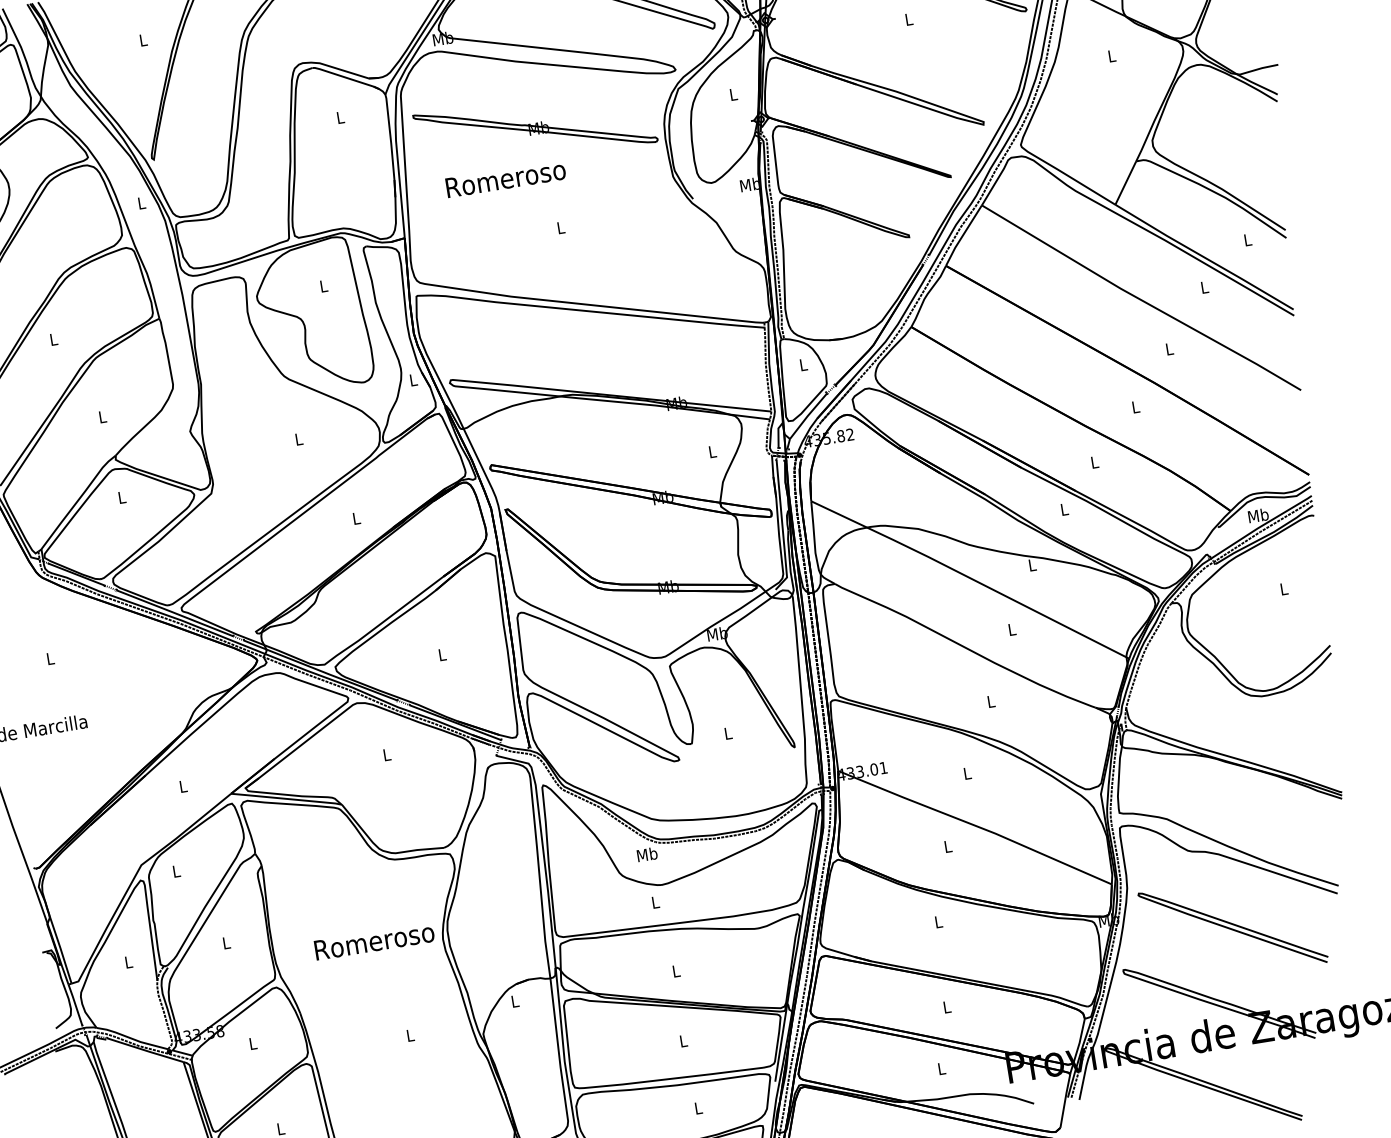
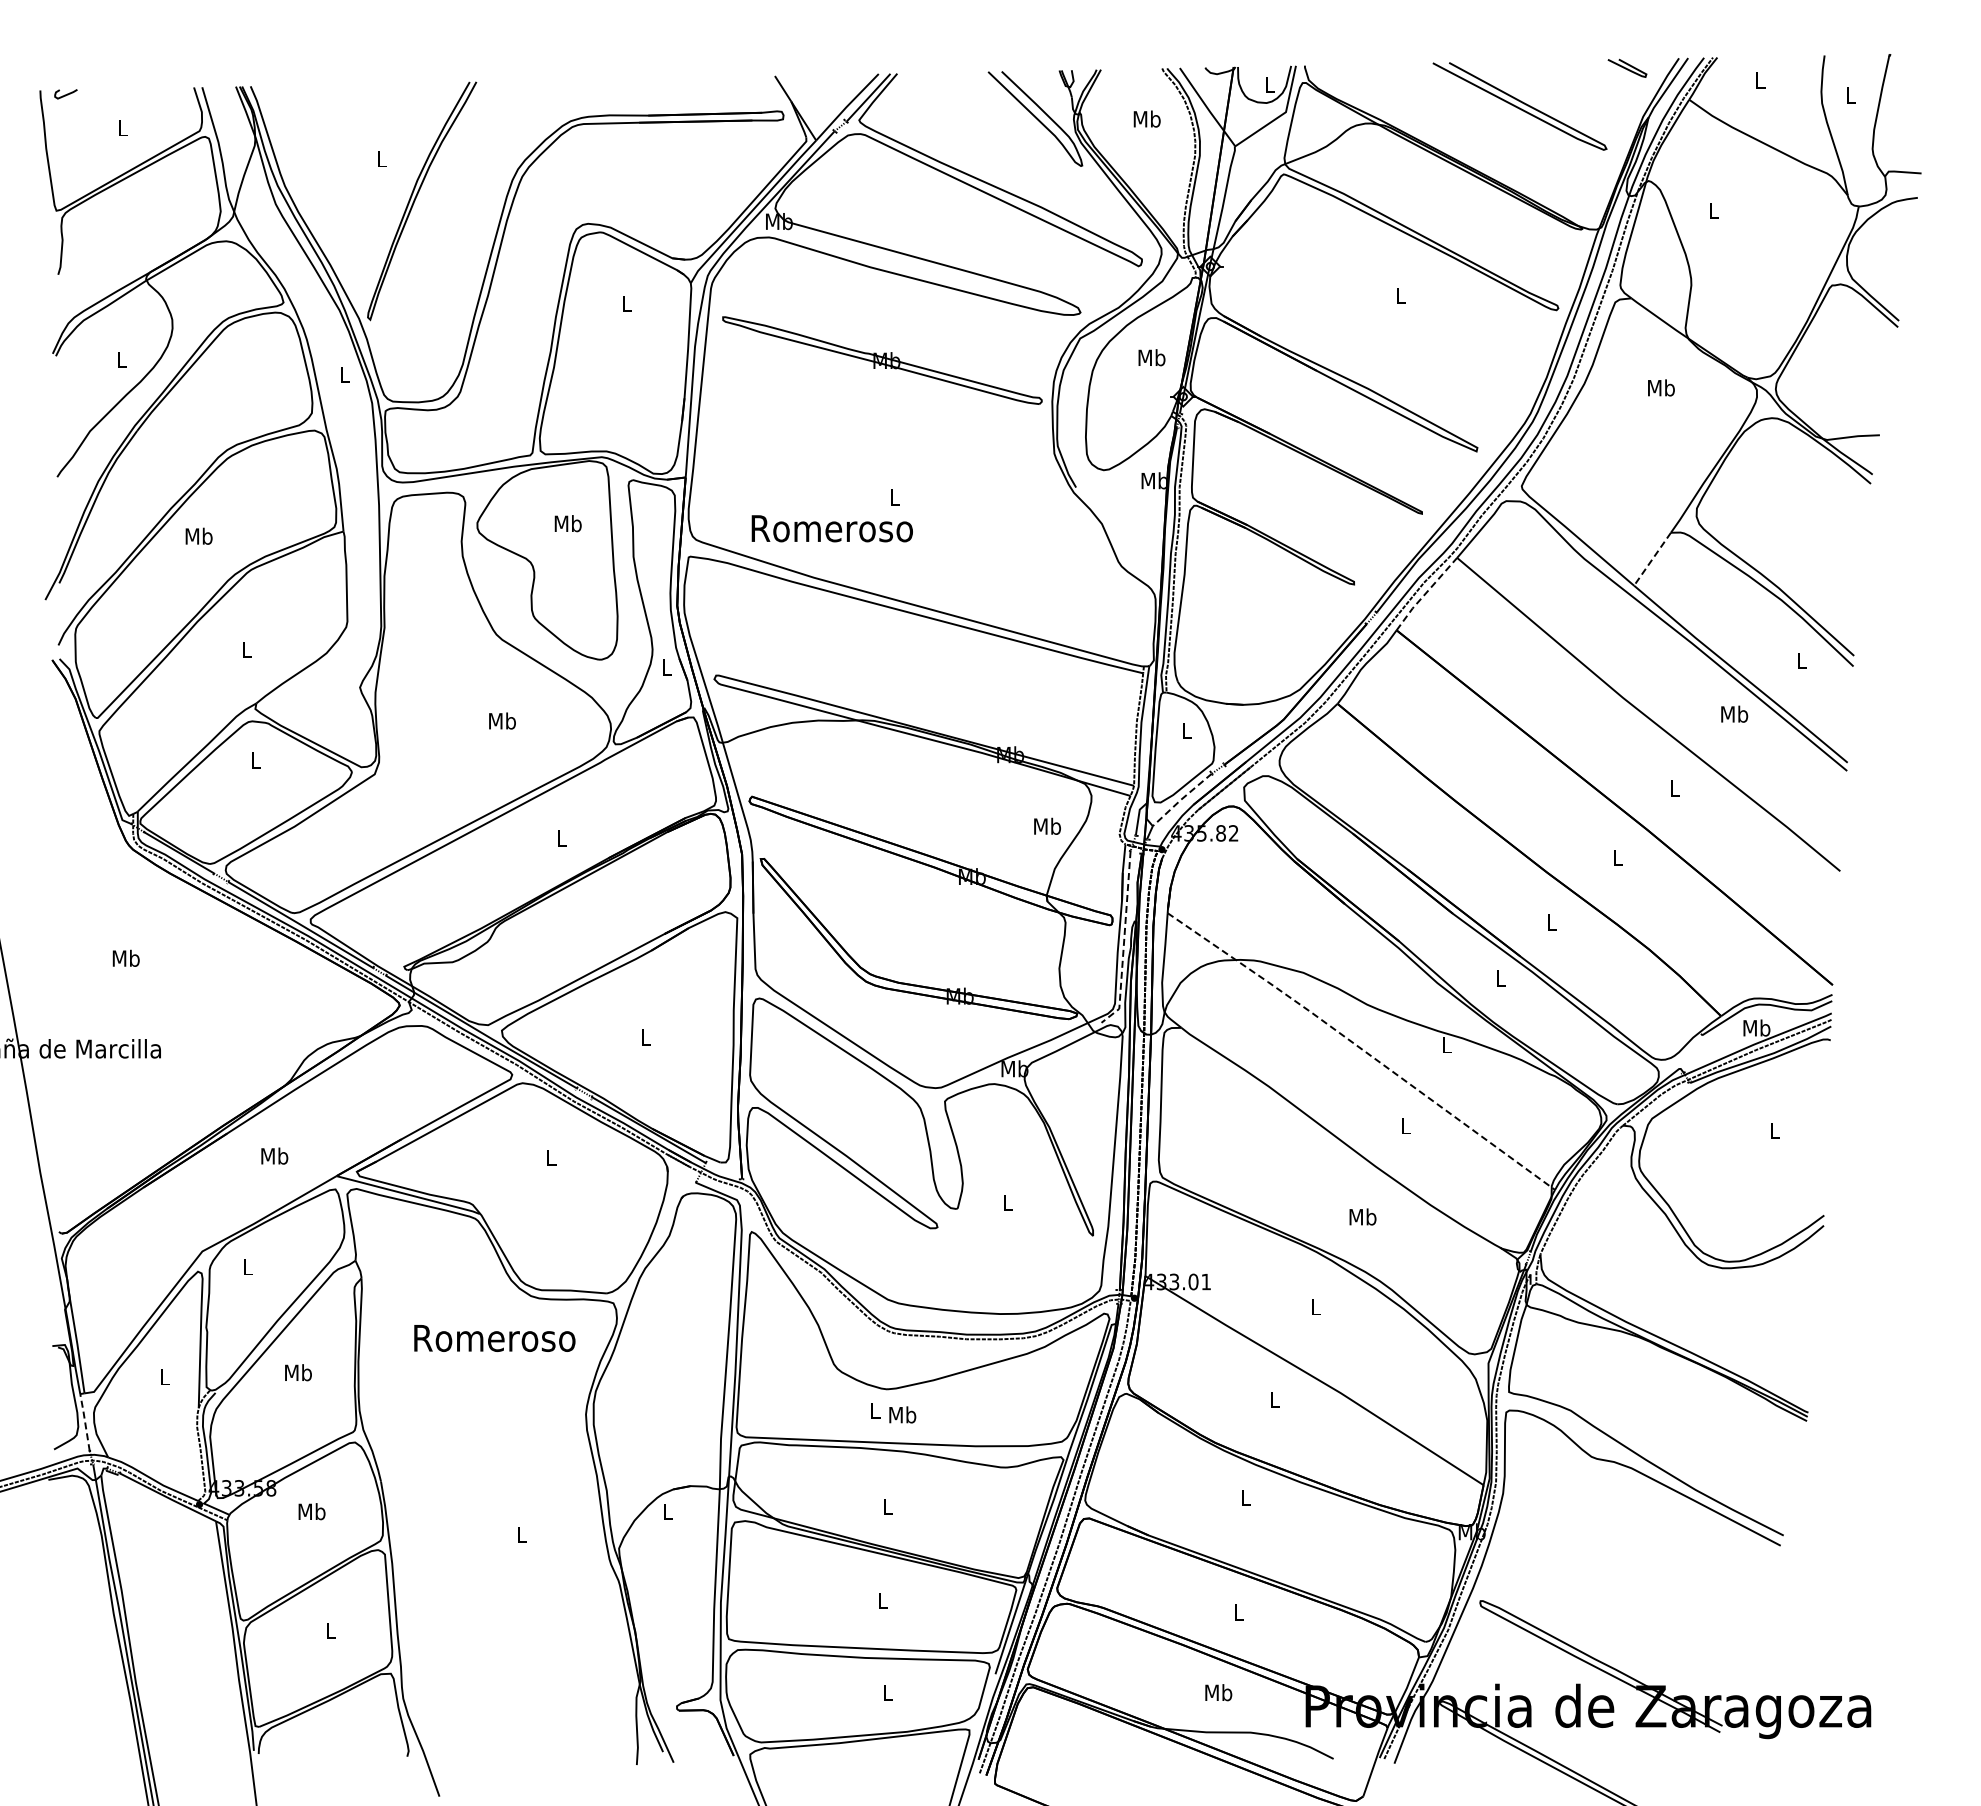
text: (1111, 55) -> (1661, 387), L -> Mb
text: (733, 94) -> (1151, 357), L -> Mb
text: (505, 178) -> (831, 528), moved
line: (1125, 183) -> (1652, 559), solid -> dashed
line: (962, 235) -> (1425, 593), solid -> dashed
text: (323, 286) -> (567, 523), L -> Mb
text: (1204, 286) -> (1734, 713), L -> Mb
text: (53, 338) -> (198, 535), L -> Mb
line: (807, 415) -> (1181, 799), solid -> dashed
text: (298, 438) -> (502, 720), L -> Mb
text: (712, 451) -> (1047, 825), L -> Mb
line: (782, 527) -> (1124, 942), solid -> dashed
line: (970, 578) -> (1361, 1049), solid -> dashed
text: (49, 658) -> (125, 957), L -> Mb
text: (990, 701) -> (1362, 1216), L -> Mb
text: (183, 785) -> (274, 1155), L -> Mb
text: (647, 854) -> (902, 1414), moved
curve: (1232, 928) -> (1633, 1569), removed
text: (374, 941) -> (494, 1338), moved
text: (226, 942) -> (298, 1372), L -> Mb
line: (75, 1004) -> (85, 1421), solid -> dashed
text: (252, 1043) -> (311, 1511), L -> Mb
text: (941, 1068) -> (1218, 1692), L -> Mb

